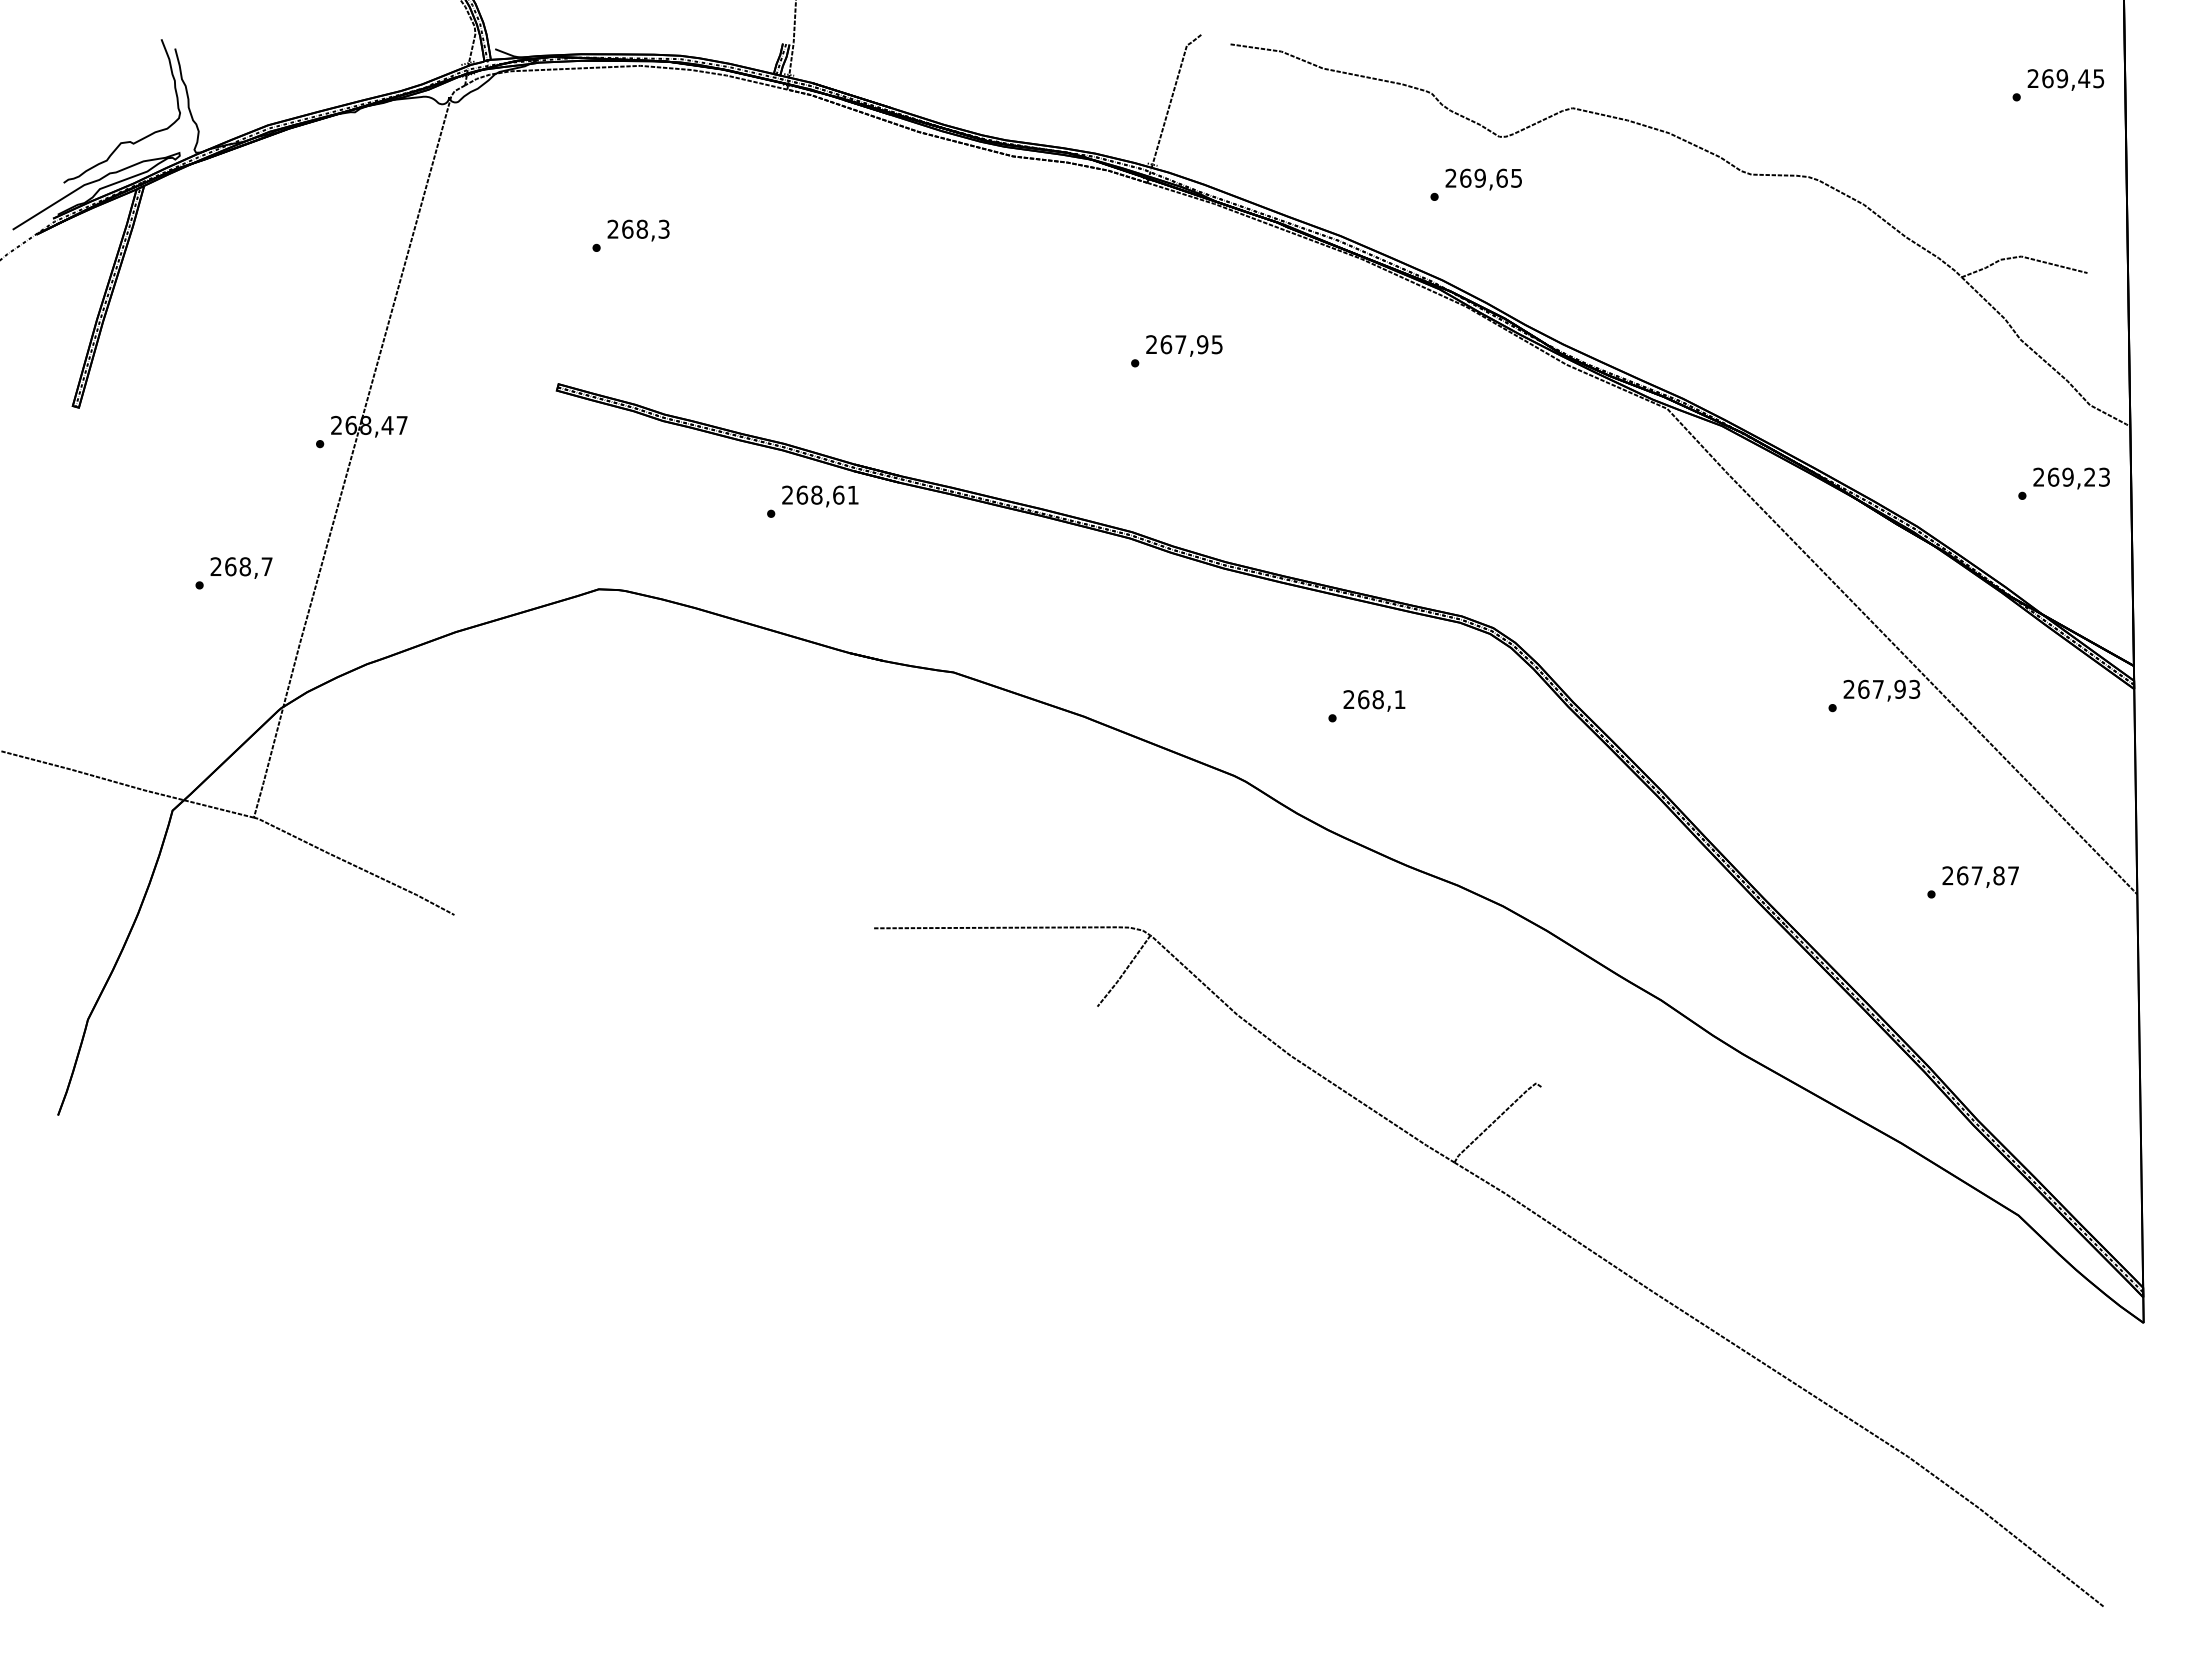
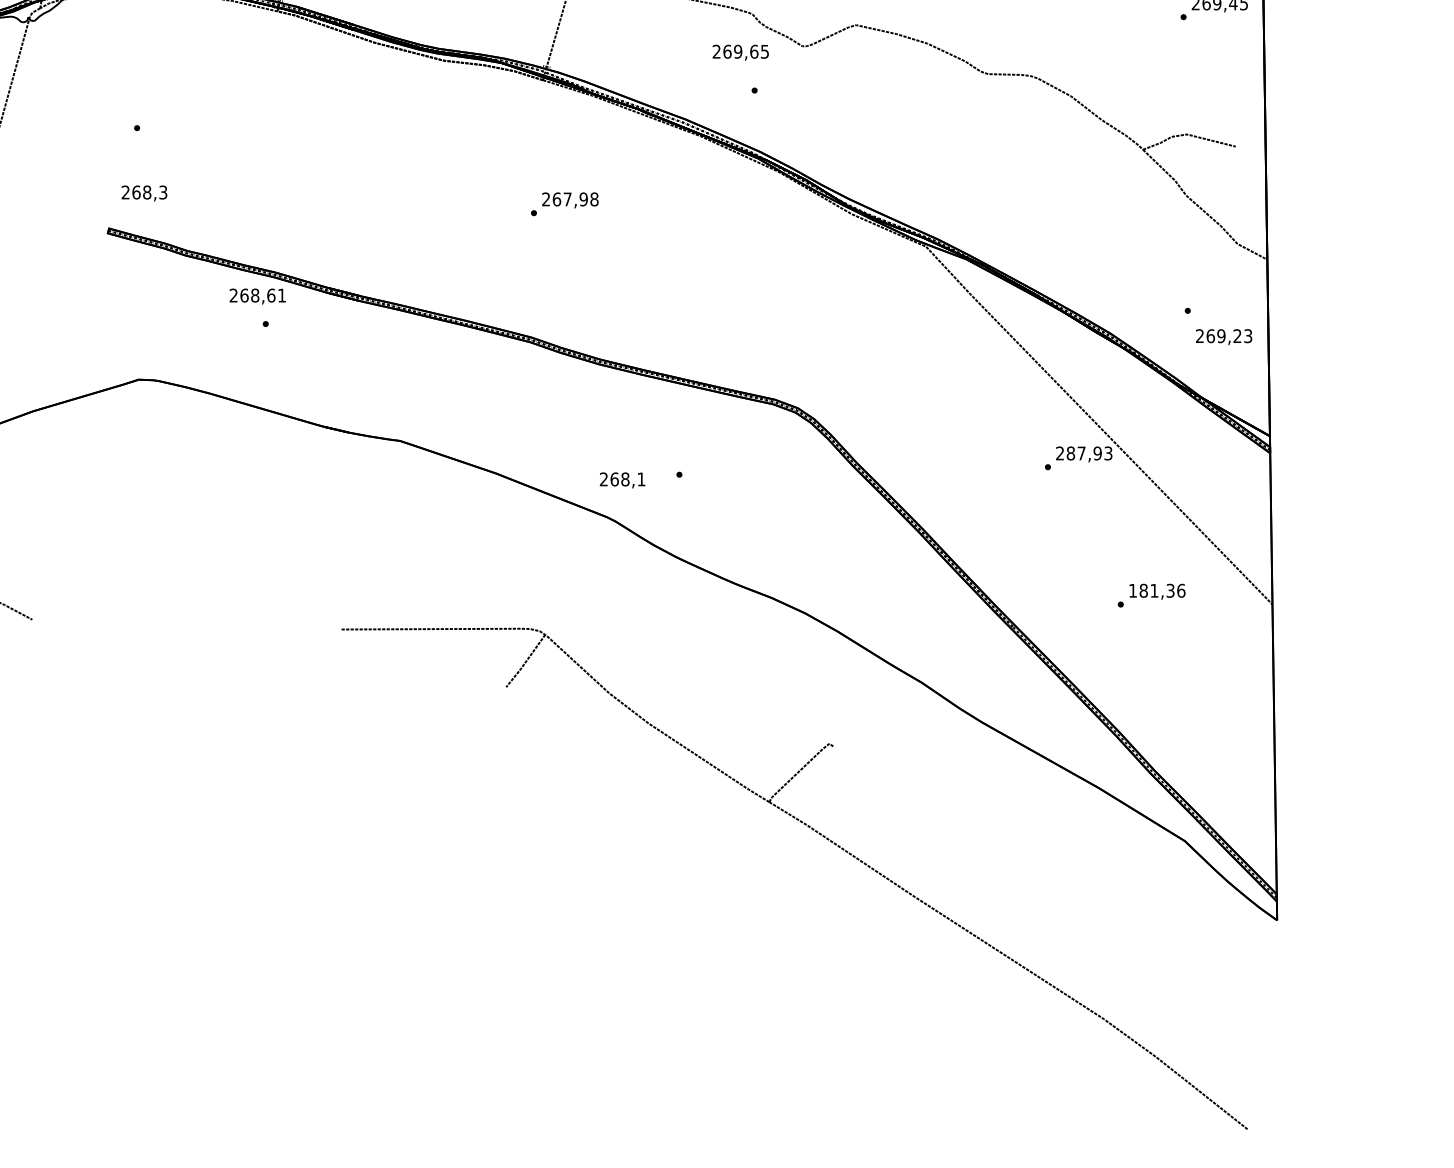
text: (1483, 179) -> (740, 52), moved
text: (638, 230) -> (144, 193), moved
text: (1216, 344) -> (593, 199), 267,95 -> 267,98
text: (2071, 478) -> (1223, 337), moved
text: (820, 496) -> (257, 296), moved
text: (1863, 688) -> (1070, 452), 267,93 -> 287,93
text: (1374, 700) -> (622, 480), moved
text: (1980, 875) -> (1156, 590), 267,87 -> 181,36

